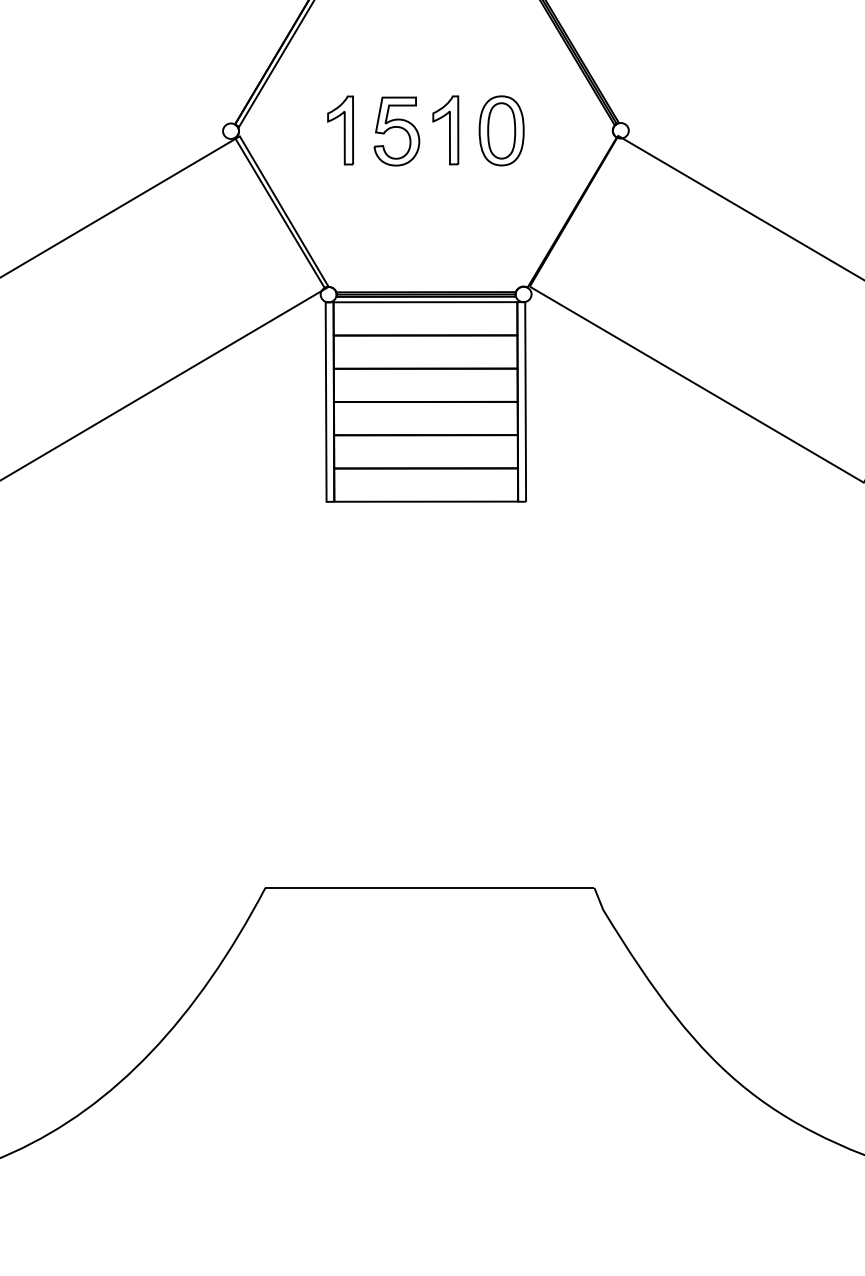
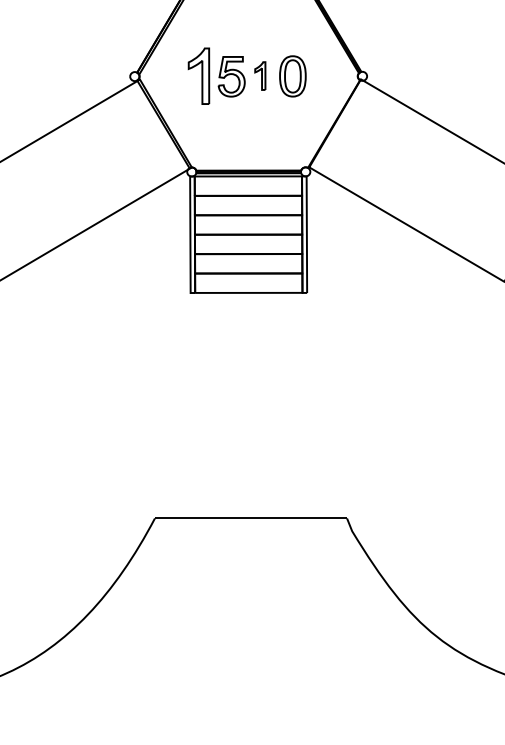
part: (340, 129) -> (198, 75), size x1.4
part: (446, 129) -> (260, 75), size x0.7

